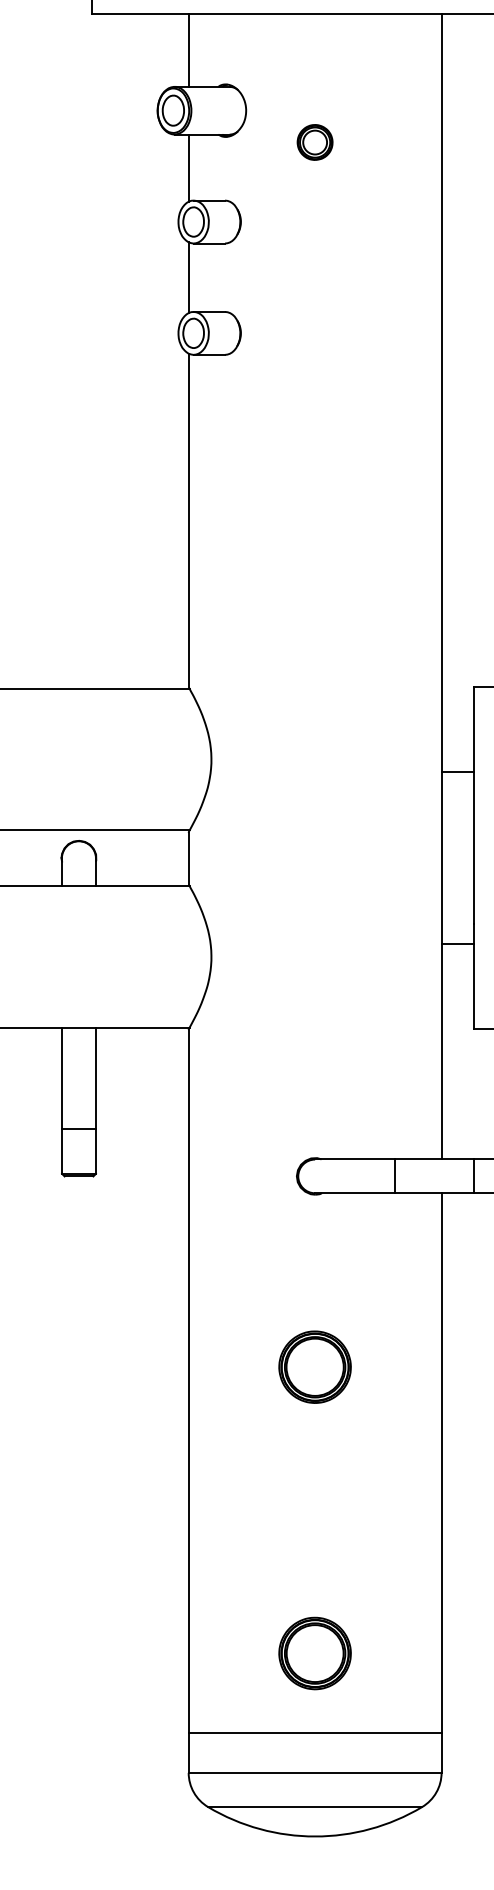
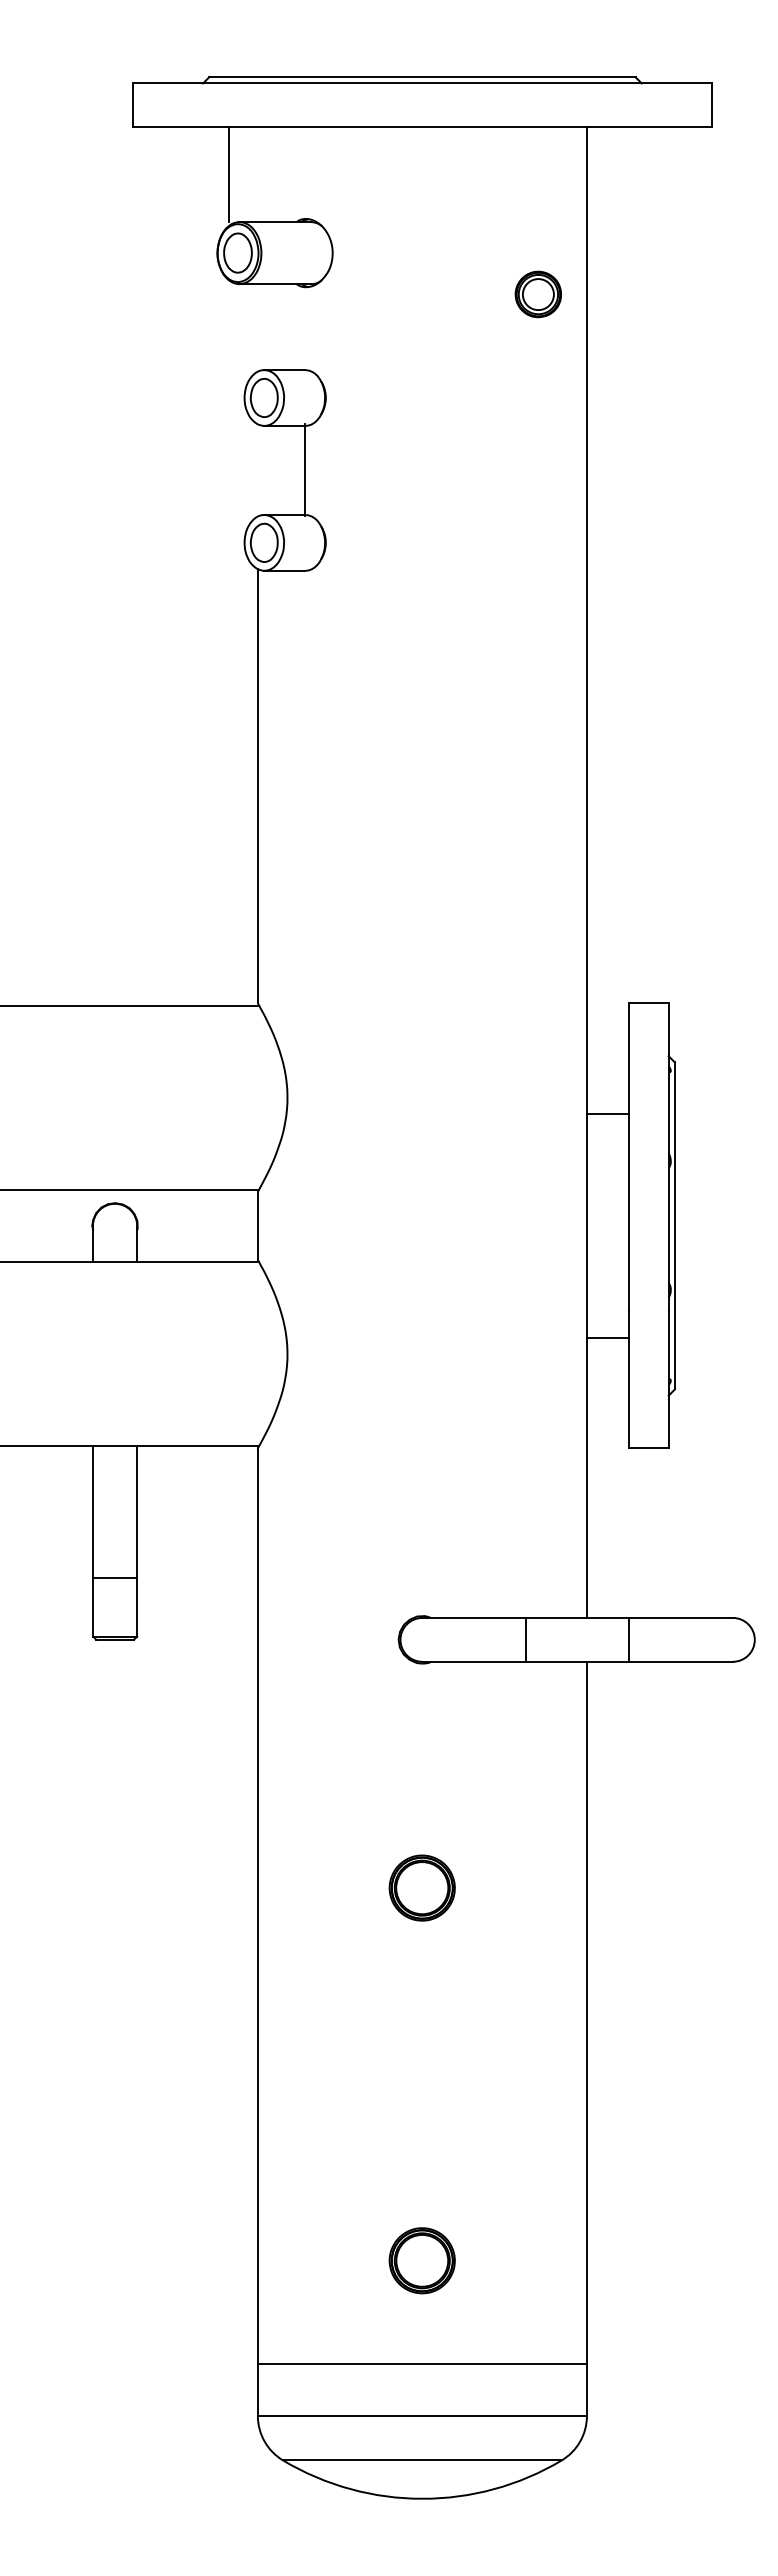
line: (188, 50) -> (228, 174), moved
part: (314, 142) -> (537, 294), moved
line: (188, 167) -> (257, 327), removed
line: (188, 277) -> (304, 470), moved
part: (314, 1366) -> (421, 1887), size x0.7
part: (314, 1653) -> (421, 2260), size x0.7

